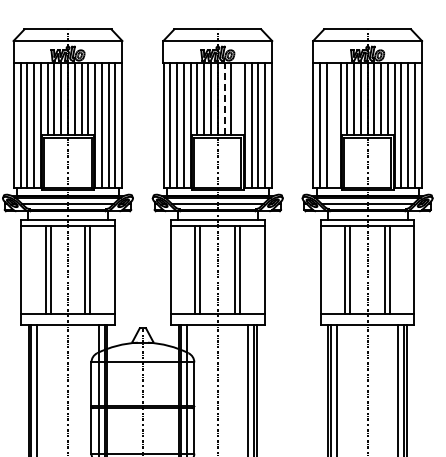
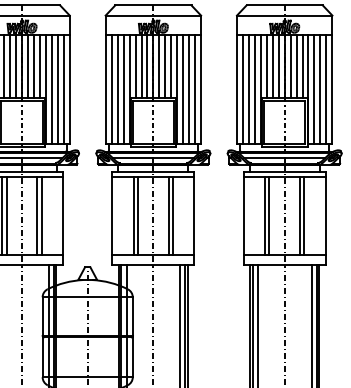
line: (224, 98) -> (159, 65), dashed -> solid
line: (238, 98) -> (171, 65), added
line: (333, 124) -> (254, 88), added

